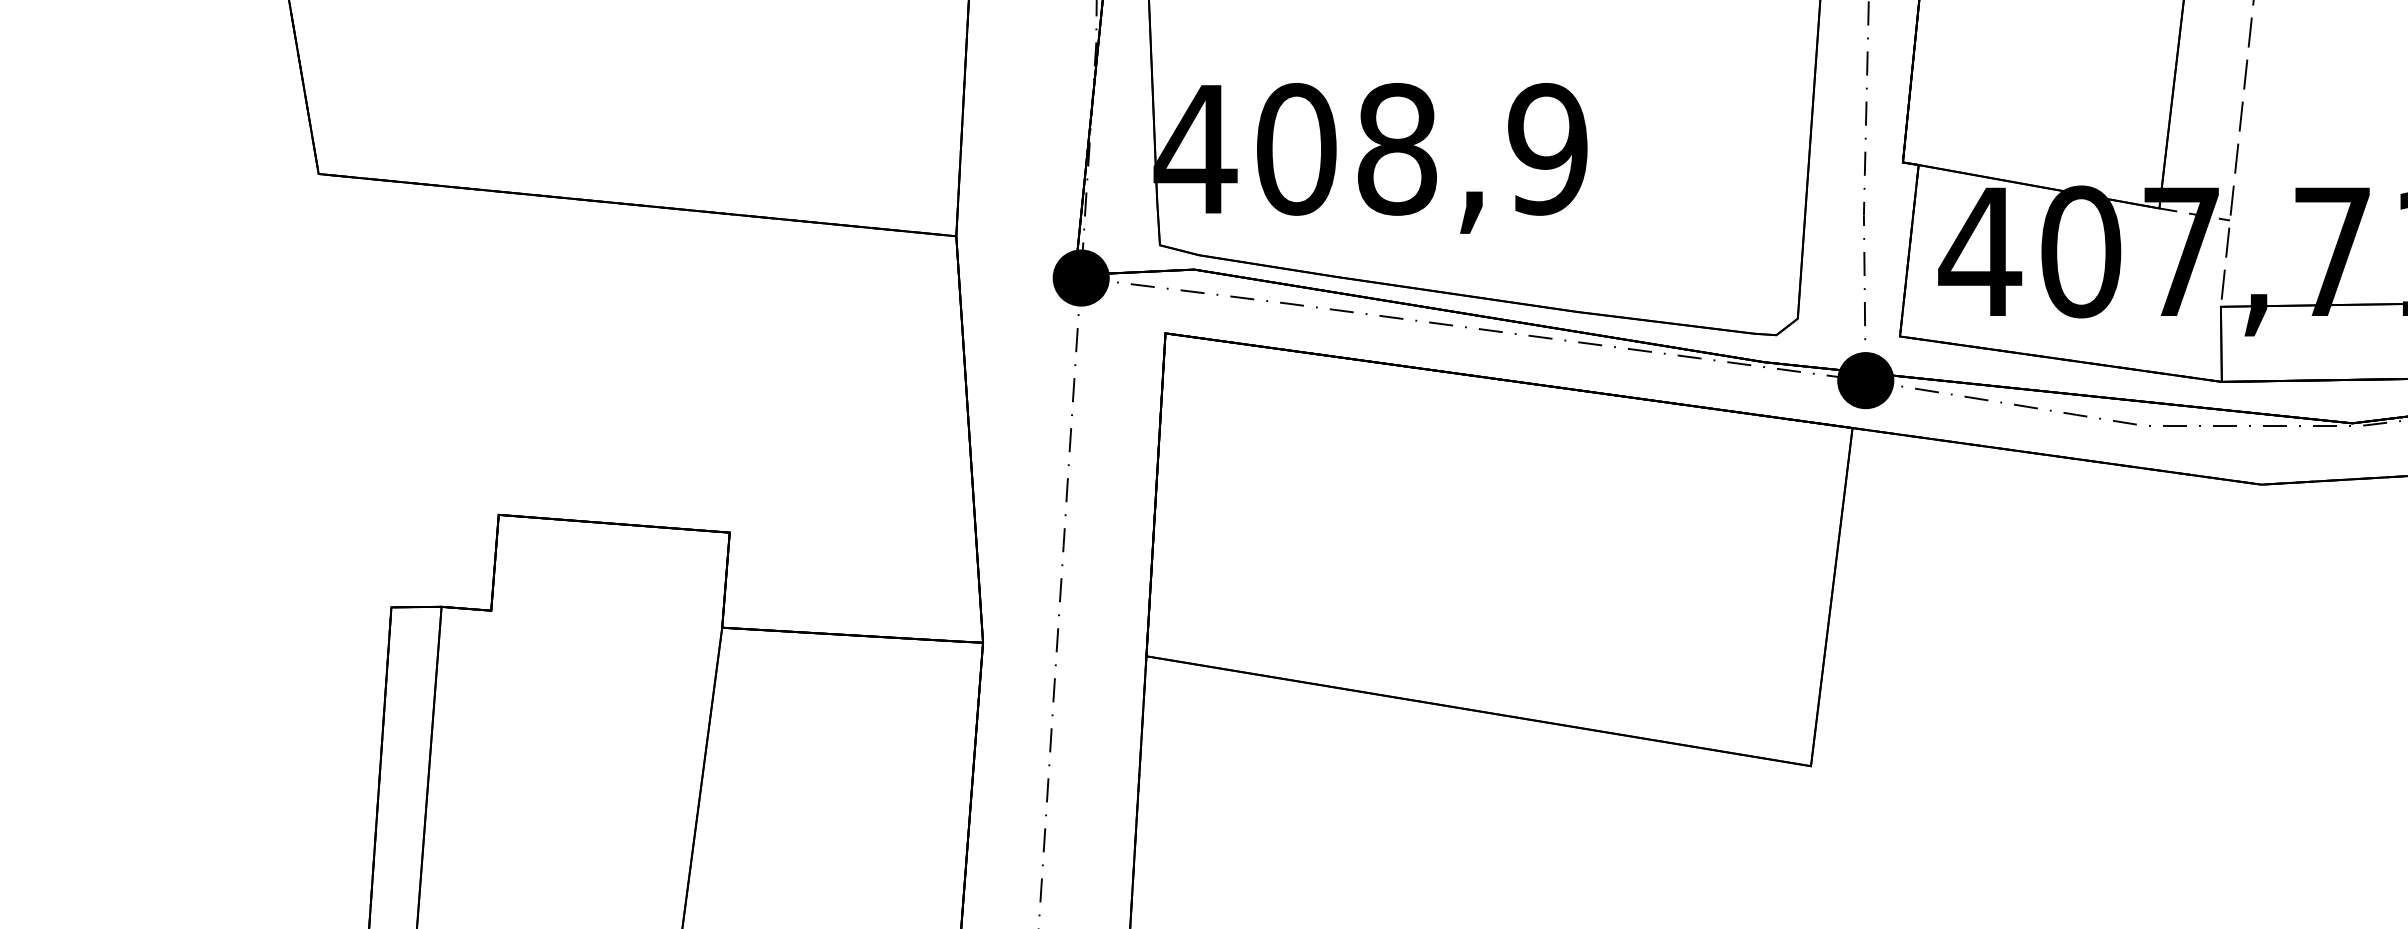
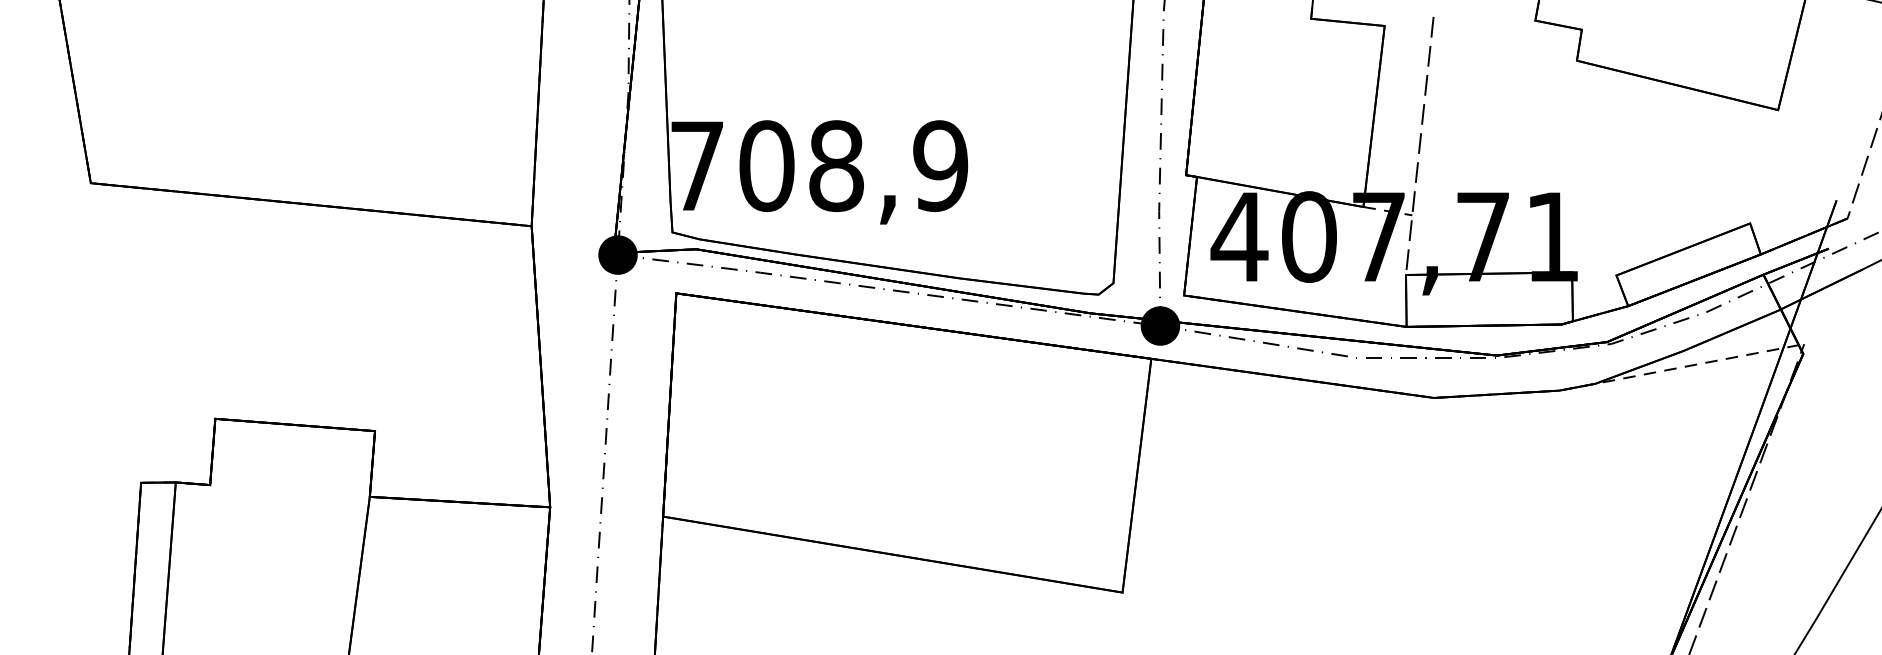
text: (1196, 148) -> (697, 165), 408,9 -> 708,9

